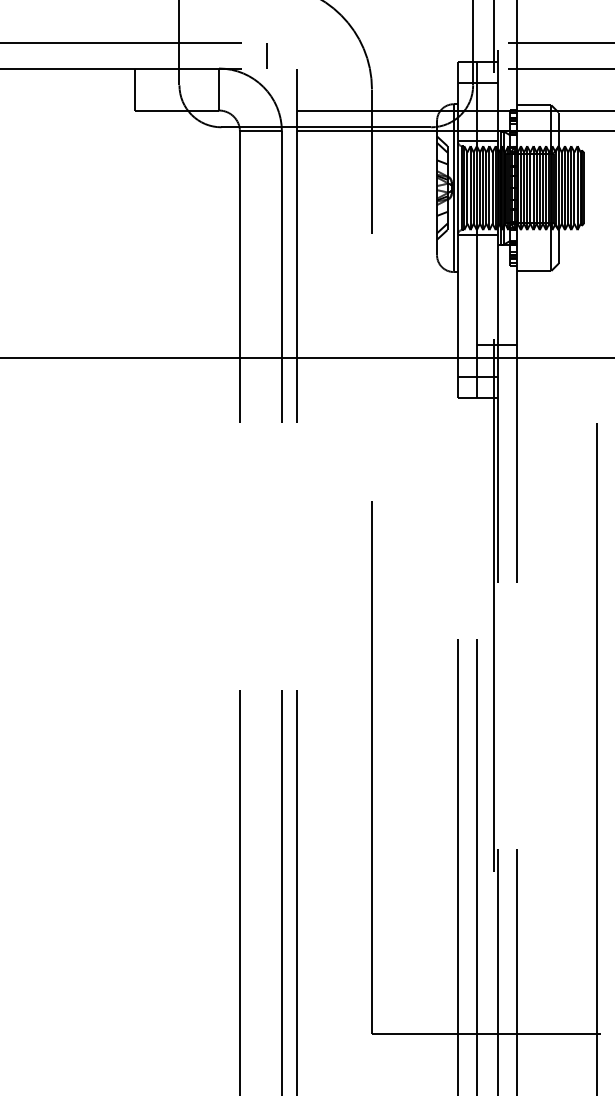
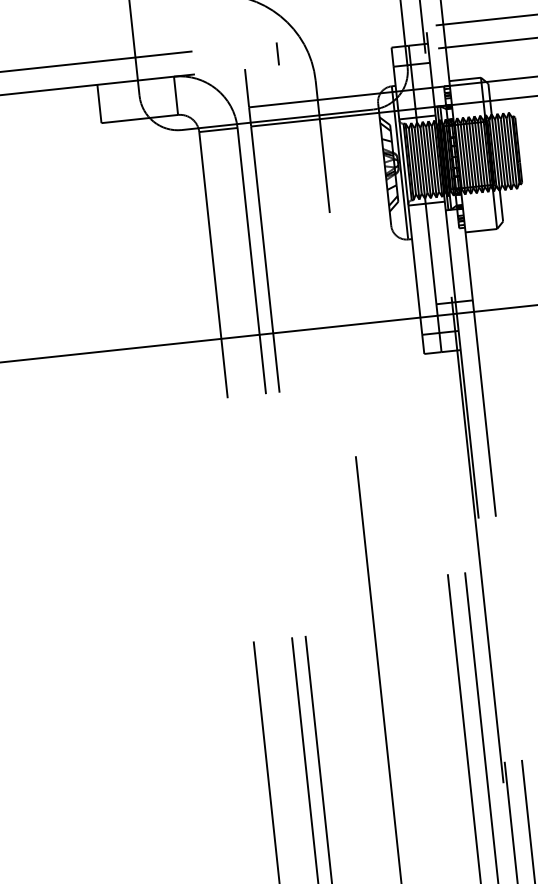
line: (266, 55) -> (277, 53), moved

